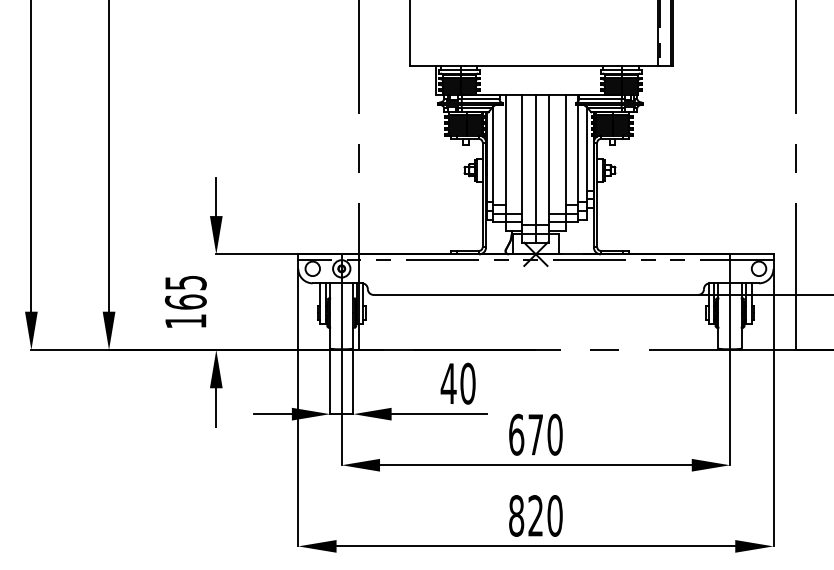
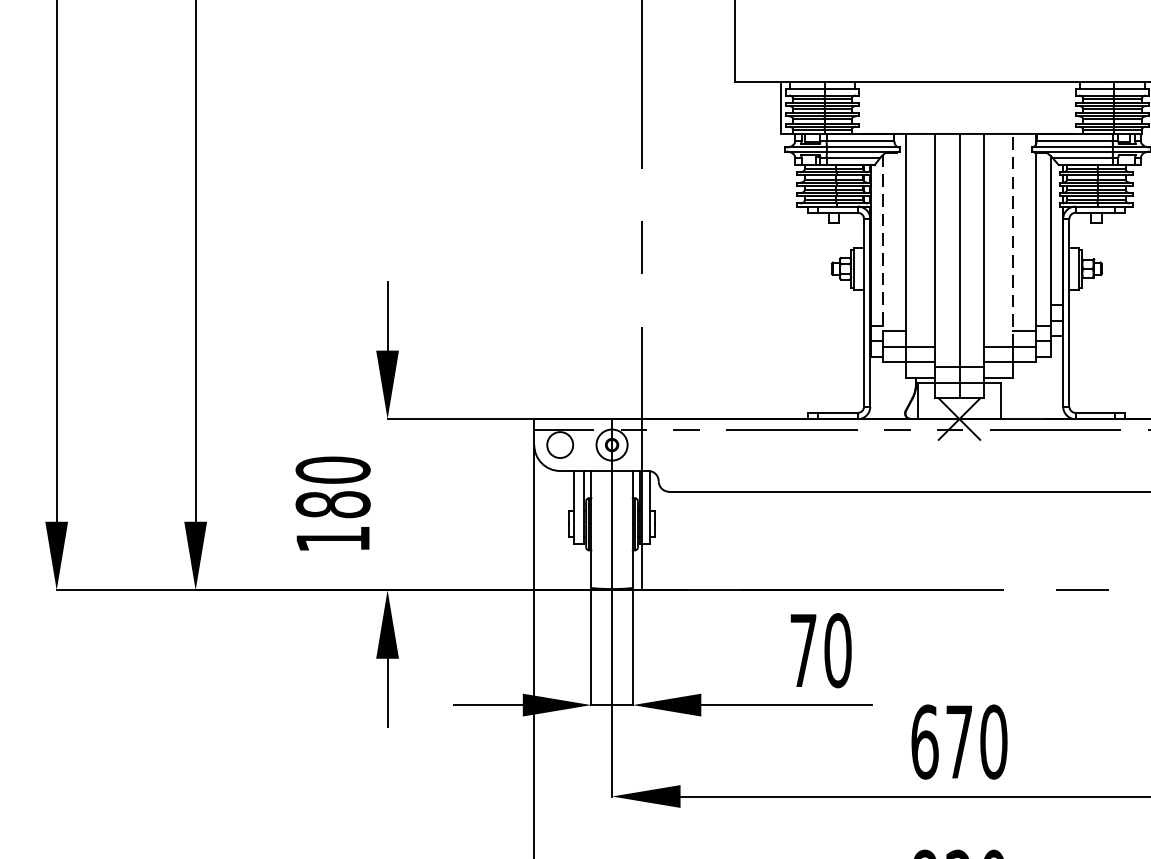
line: (565, 153) -> (1012, 238), solid -> dashed
line: (493, 156) -> (883, 244), solid -> dashed
text: (185, 292) -> (332, 487), 165 -> 180
text: (448, 383) -> (803, 650), 40 -> 70

